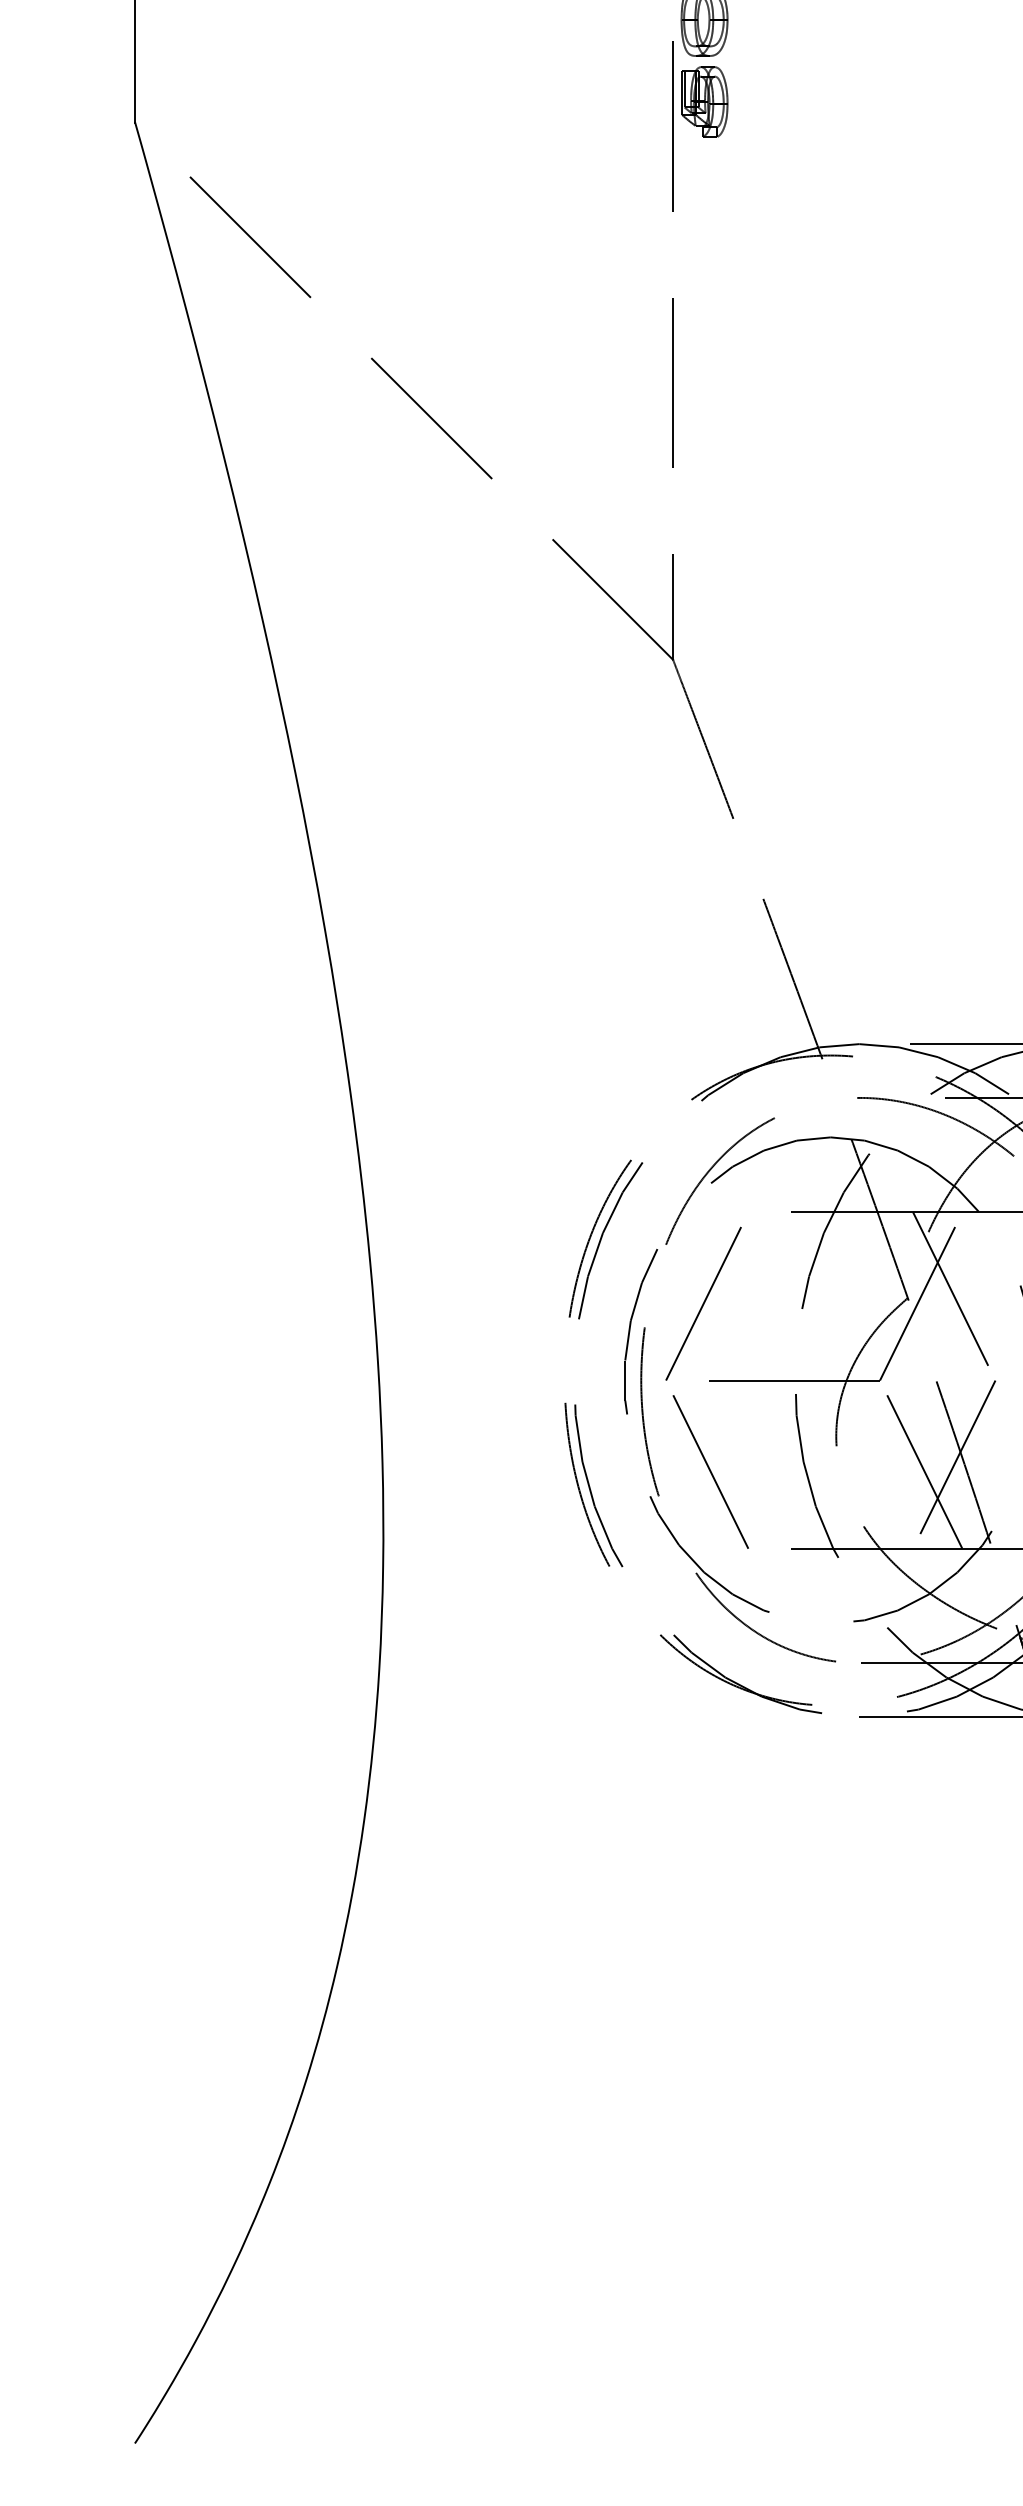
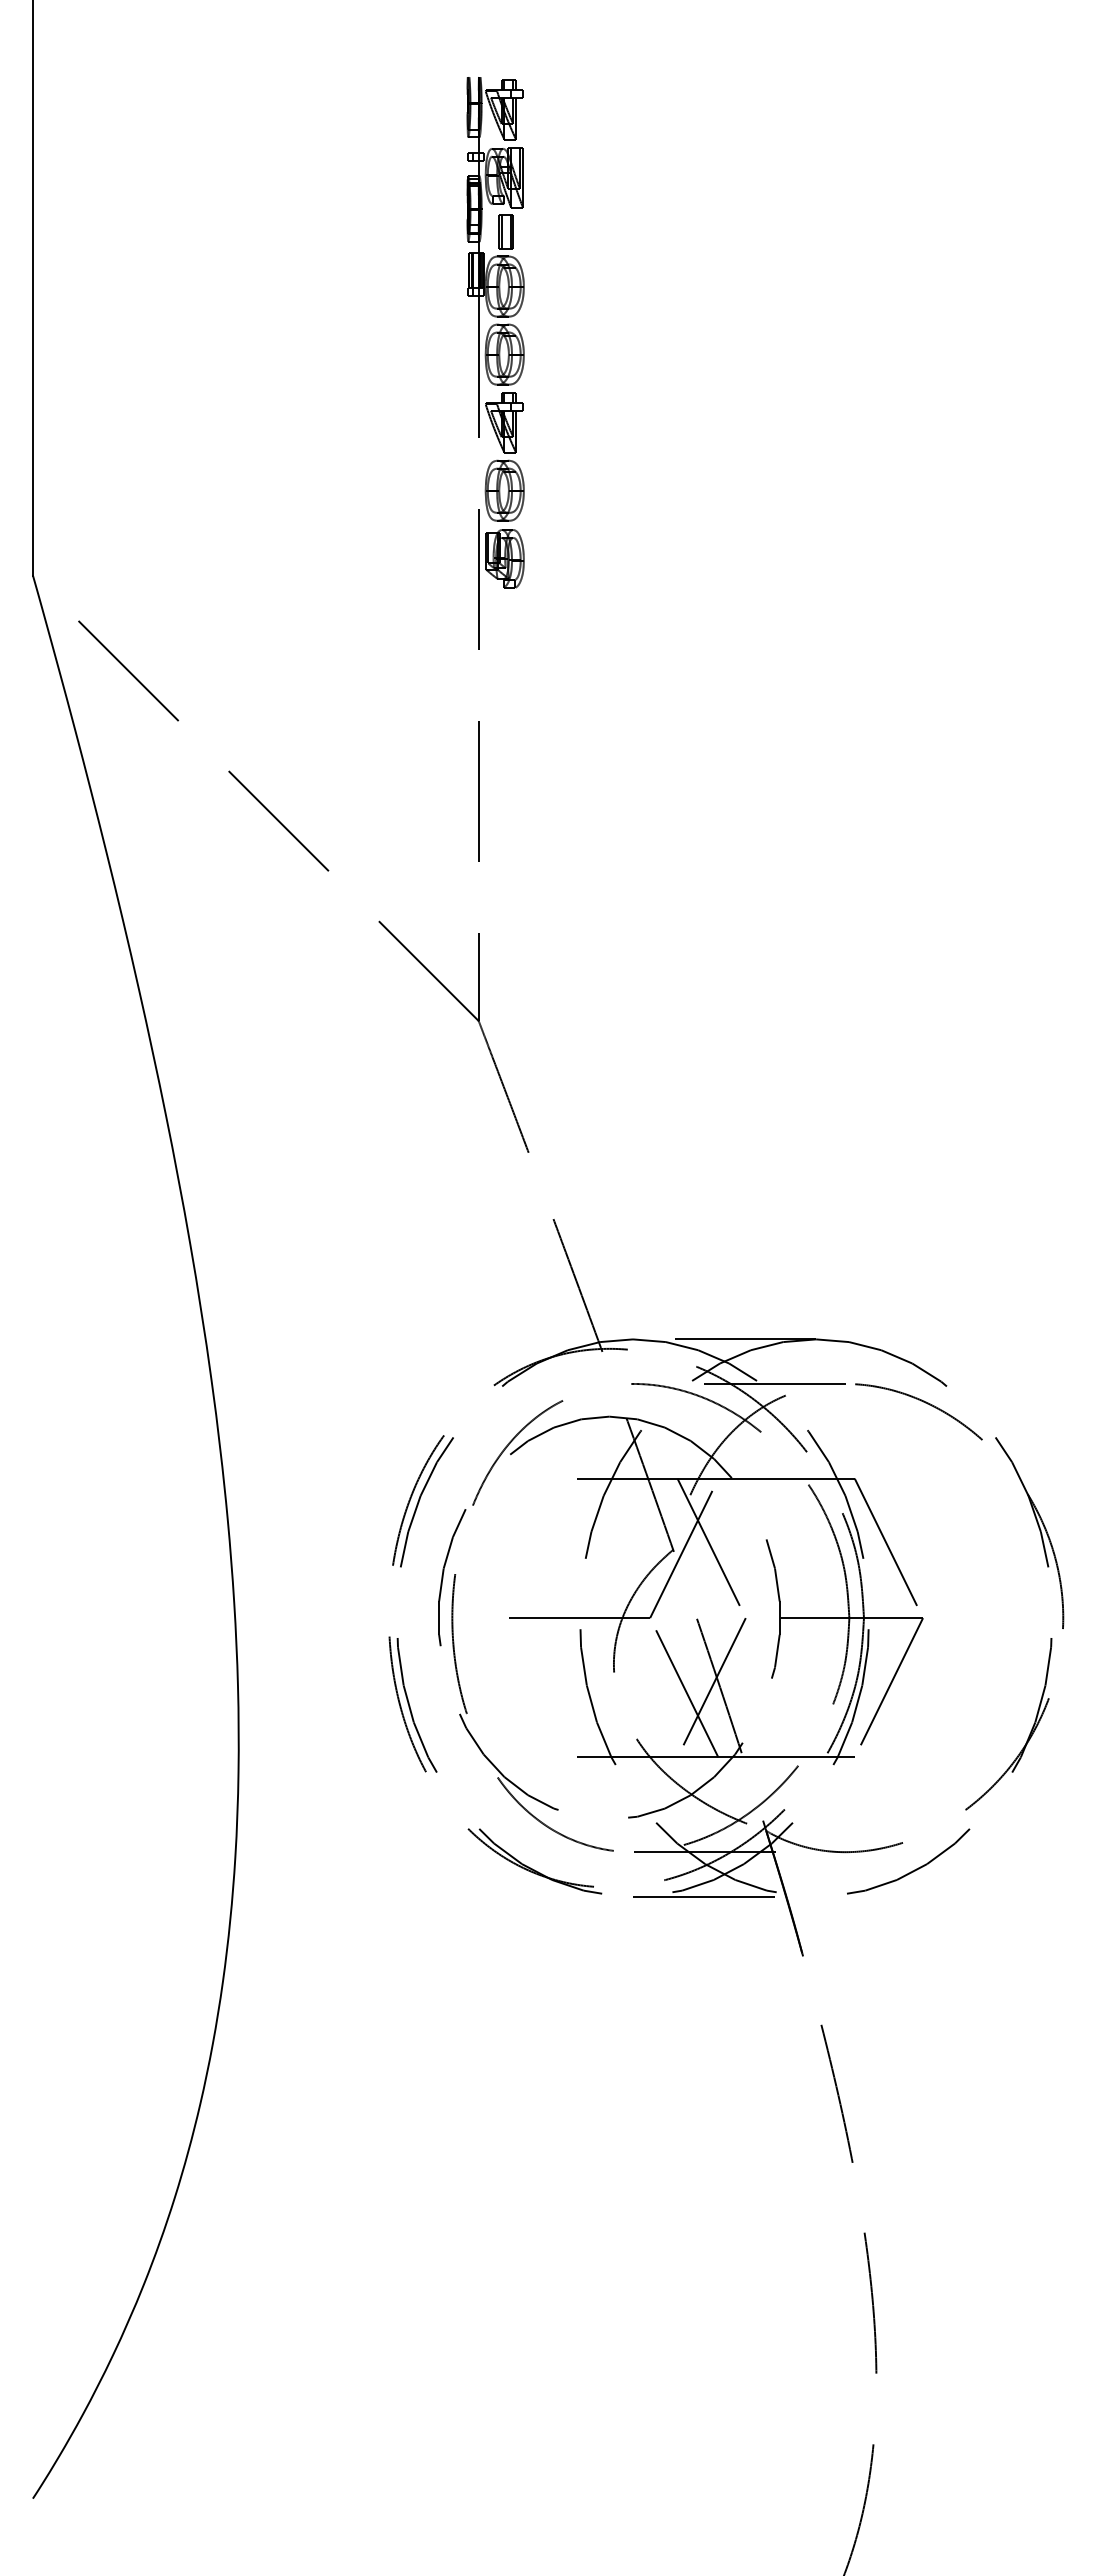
line: (706, 1296) -> (506, 1548), removed
line: (710, 1471) -> (509, 1693), removed

